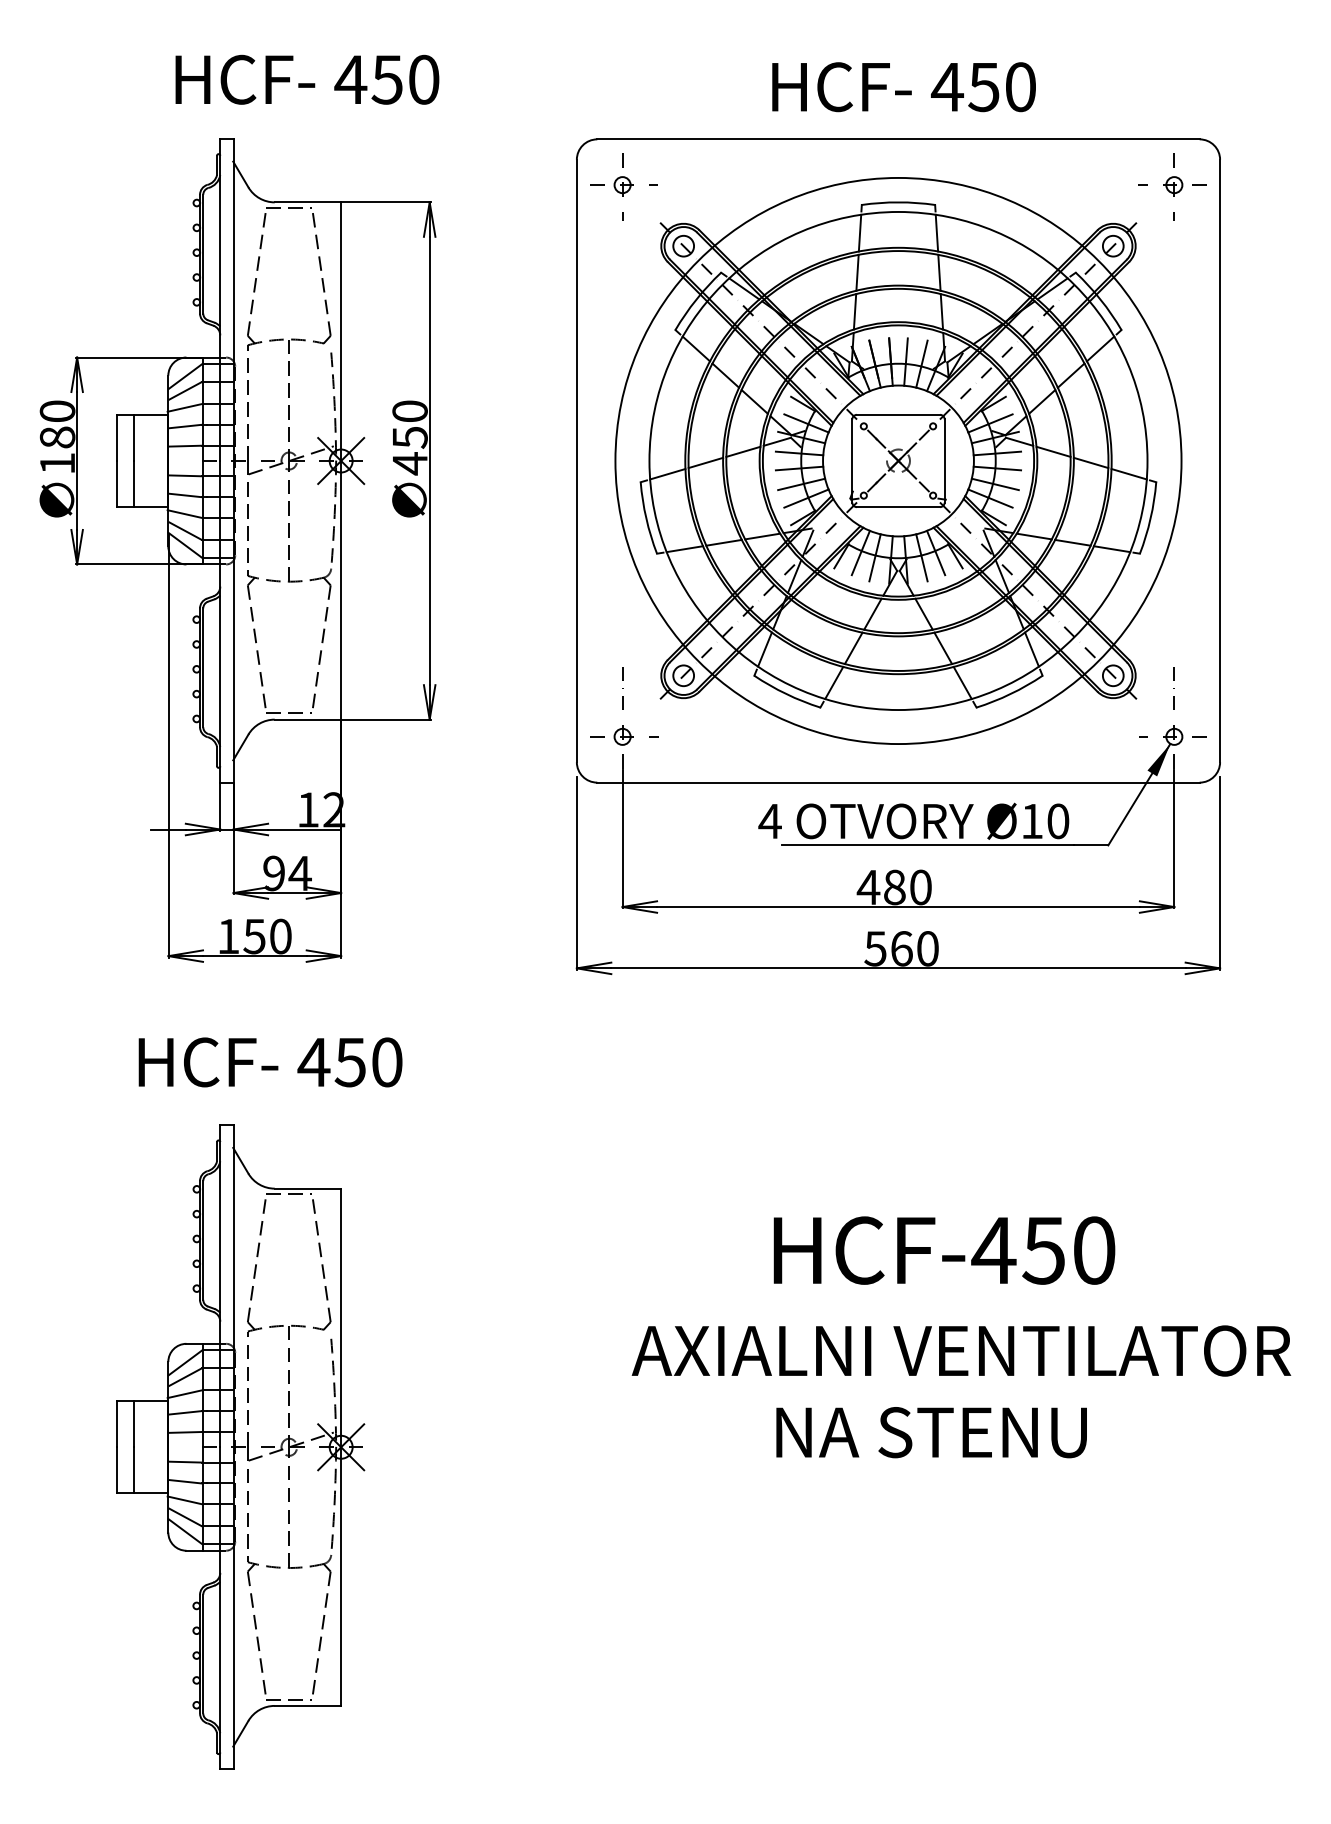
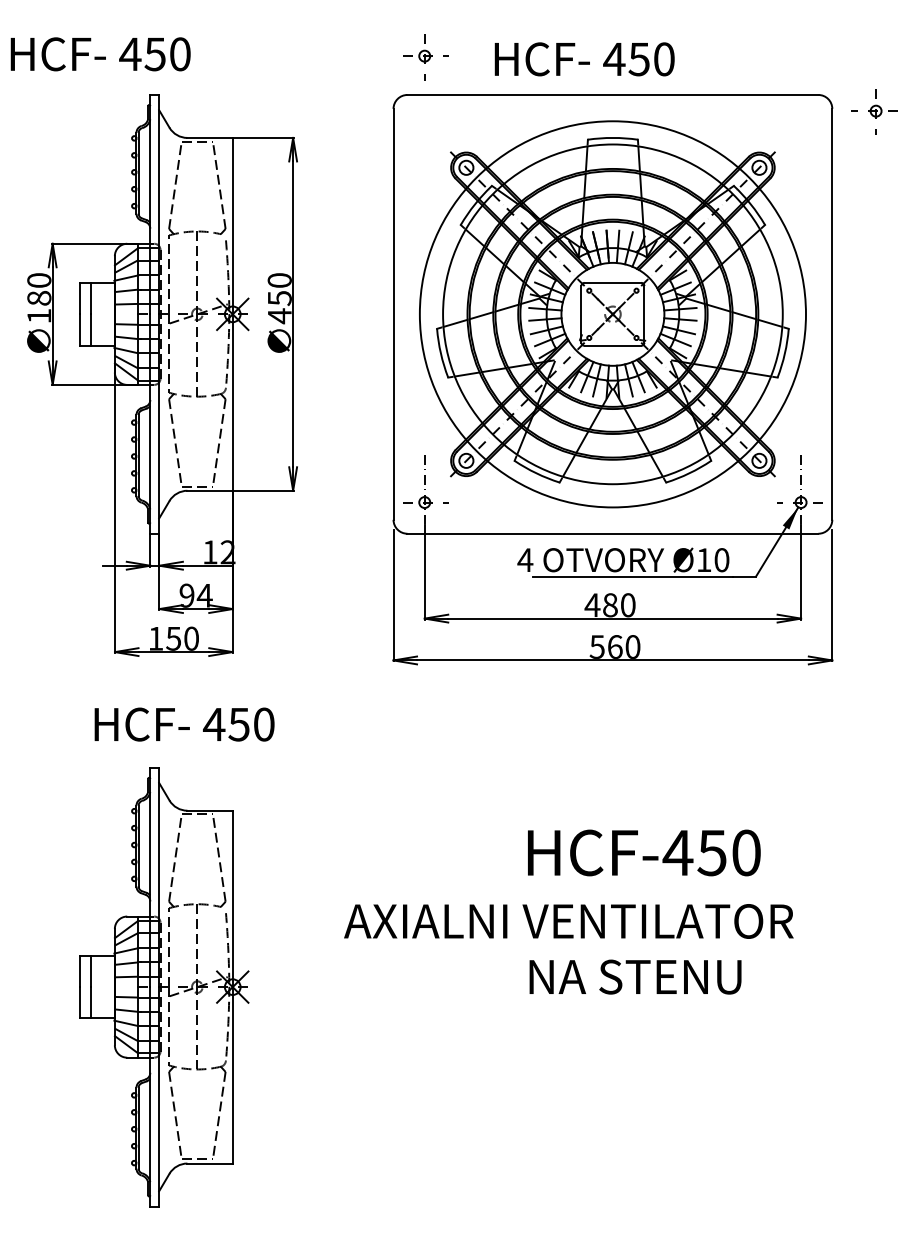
text: (307, 80) -> (100, 54), moved
text: (903, 87) -> (584, 59), moved
part: (1172, 185) -> (874, 111), moved
part: (623, 187) -> (425, 57), moved
text: (960, 1351) -> (568, 921), moved

